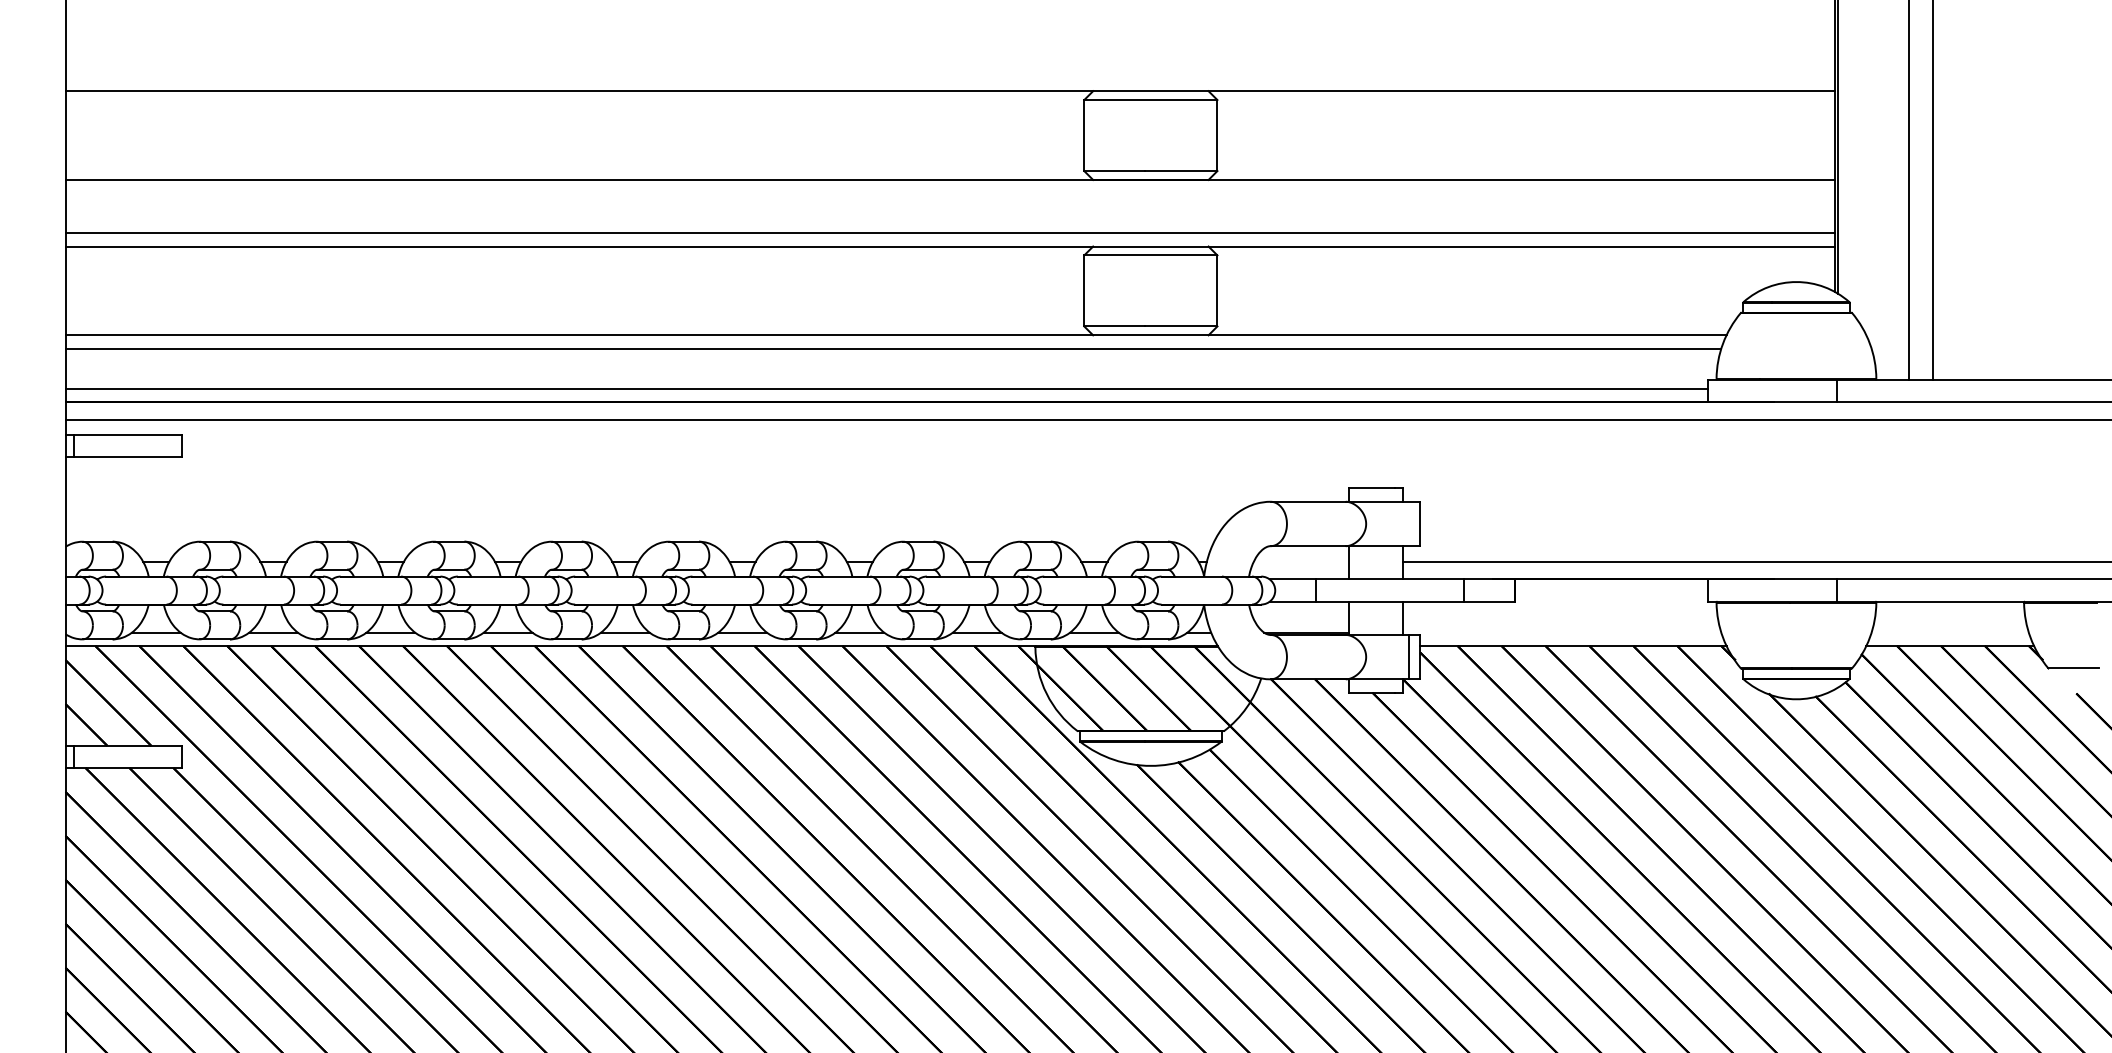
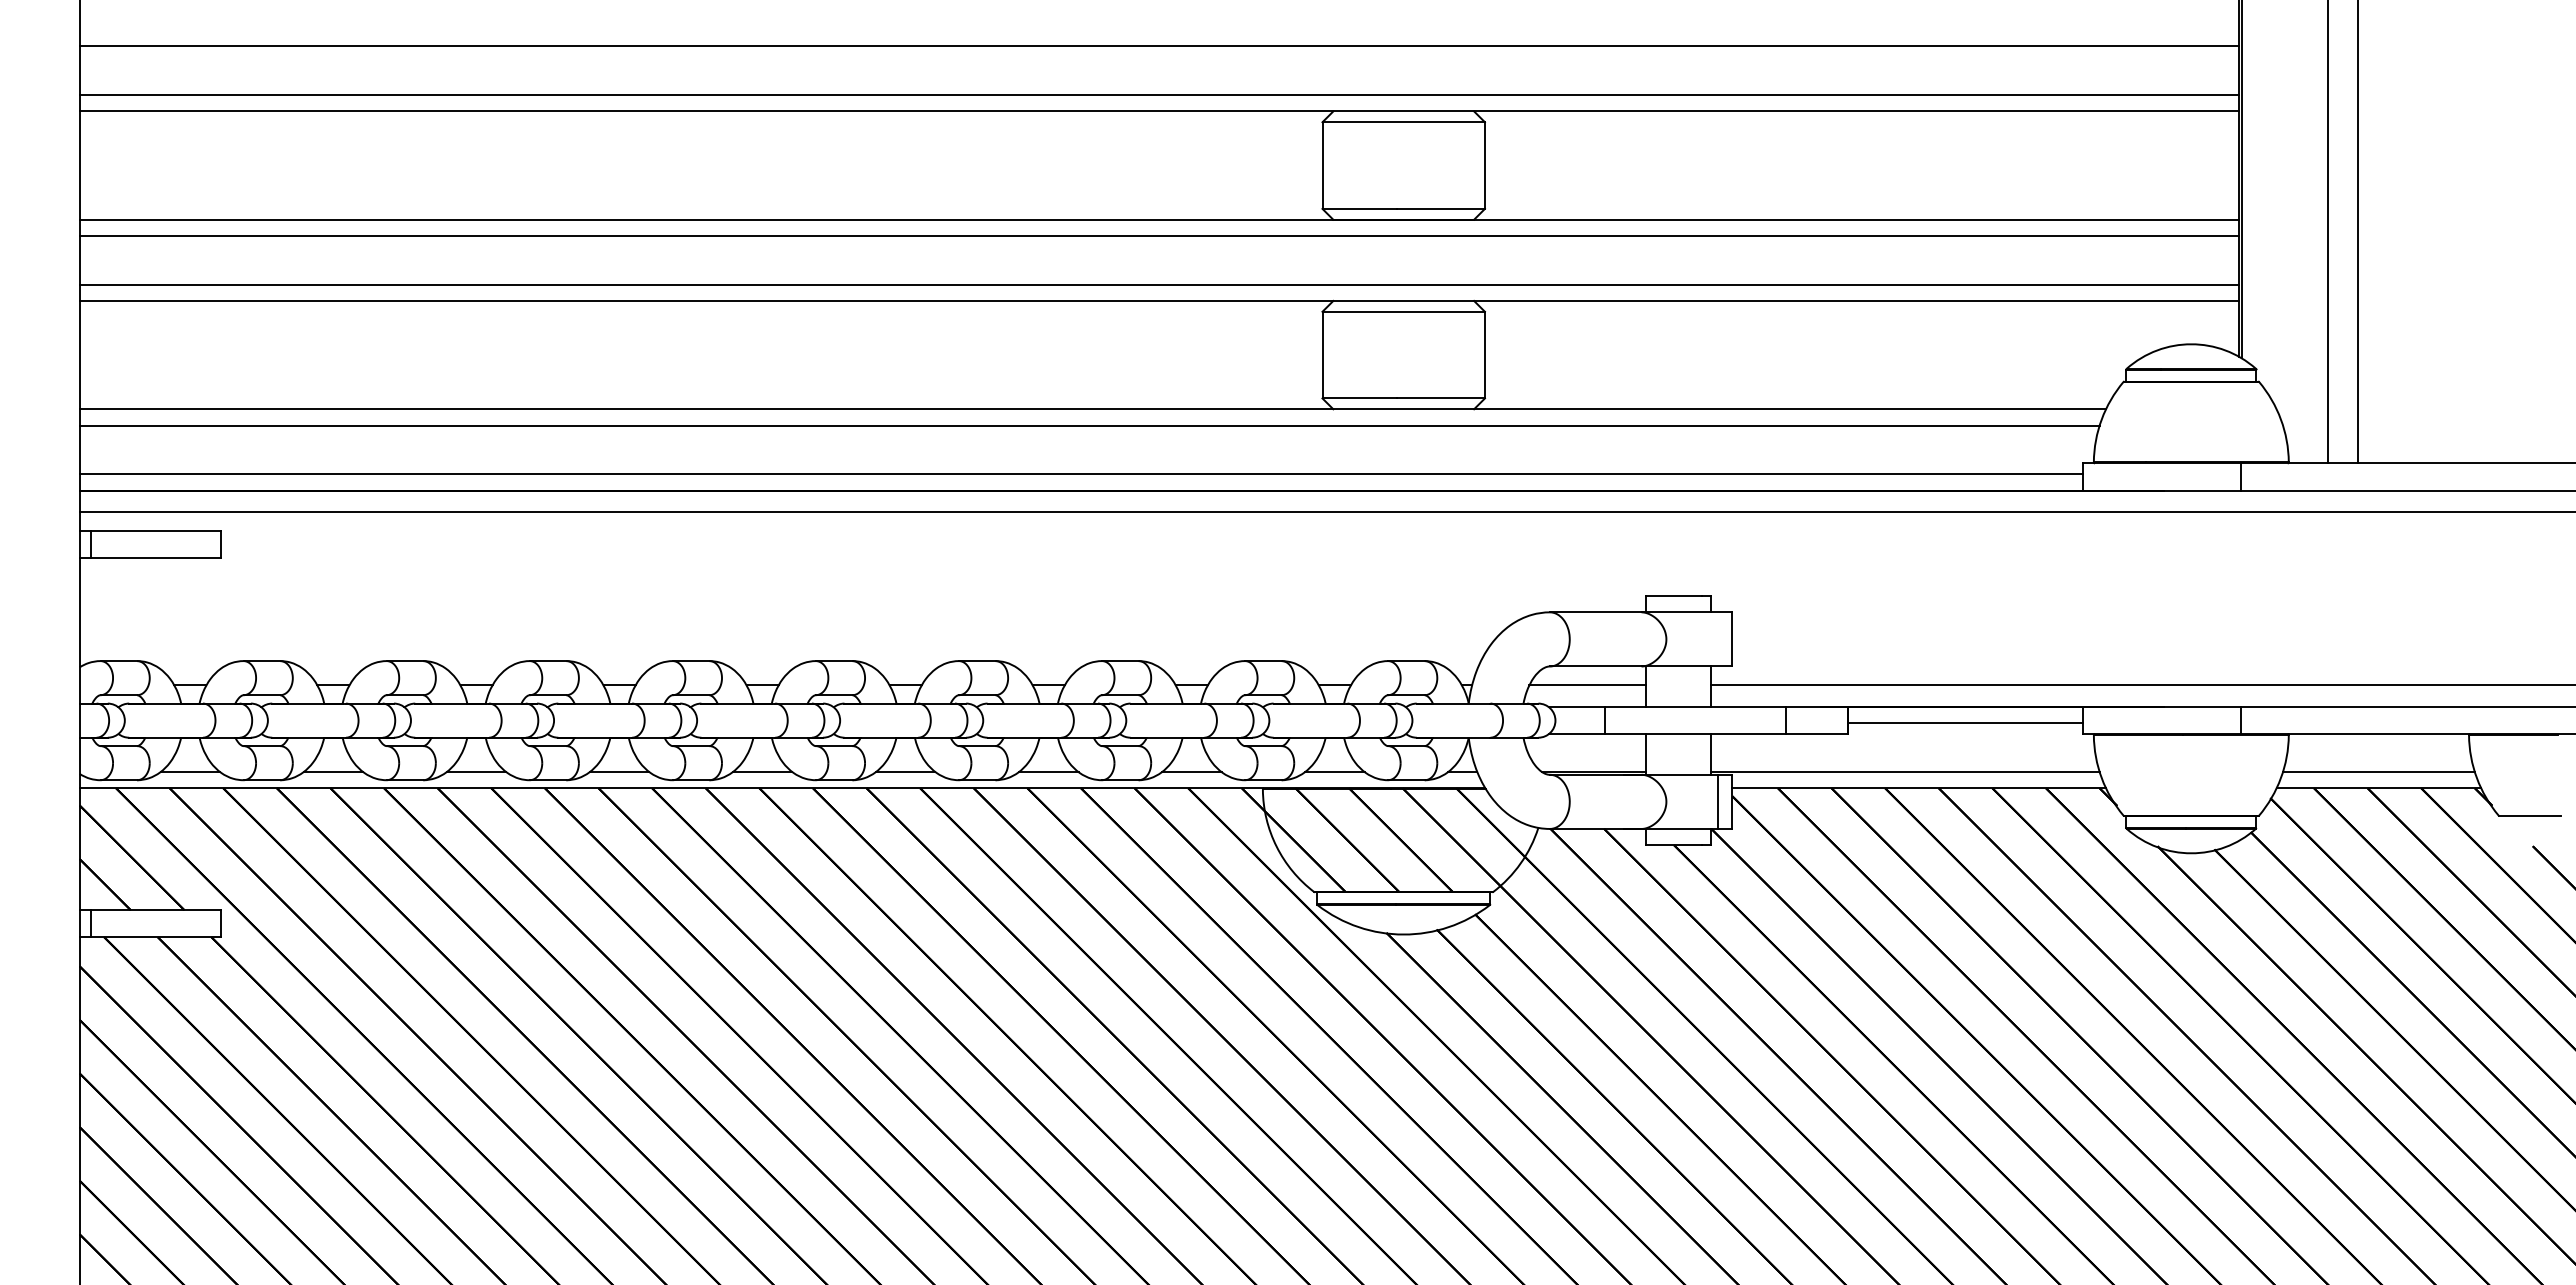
line: (949, 37) -> (1158, 46), added
line: (949, 78) -> (1158, 95), added
line: (949, 192) -> (1158, 235), added
line: (1301, 561) -> (1587, 685), added
line: (1611, 592) -> (1965, 723), added
line: (1561, 633) -> (1904, 772), added
line: (1949, 633) -> (2378, 772), added

